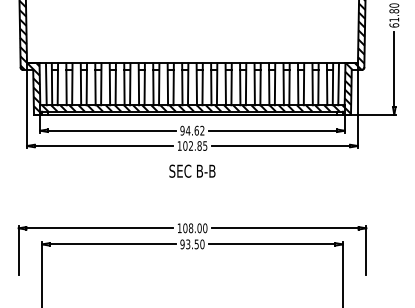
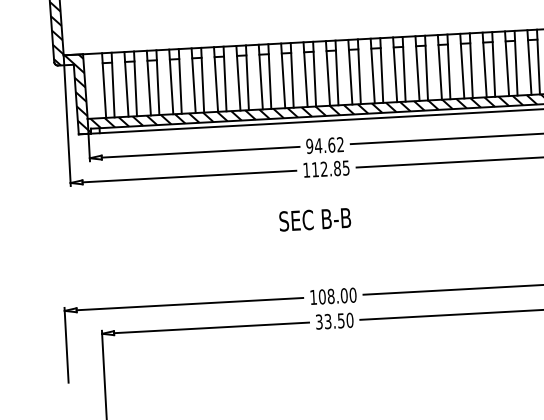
line: (45, 84) -> (94, 86), removed
text: (185, 145) -> (315, 168), 102.85 -> 112.85
text: (192, 170) -> (315, 218), moved
text: (182, 243) -> (319, 320), 93.50 -> 33.50

